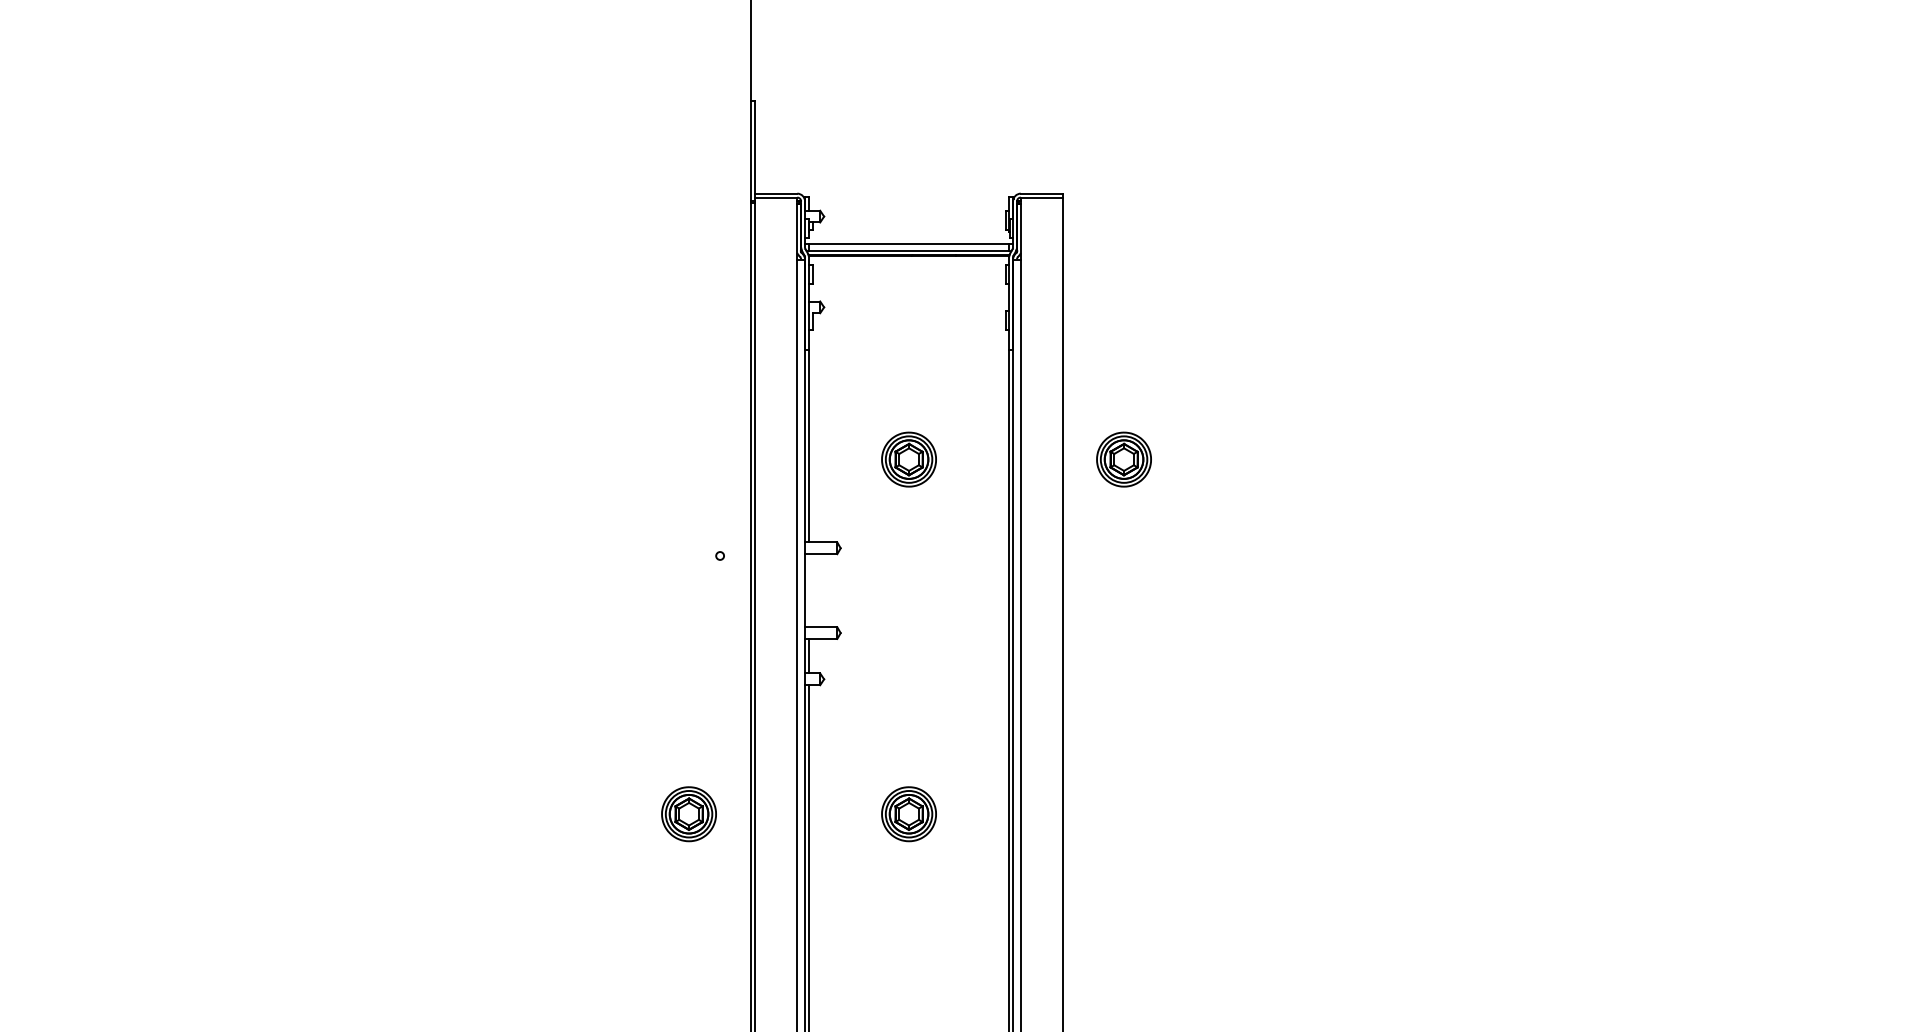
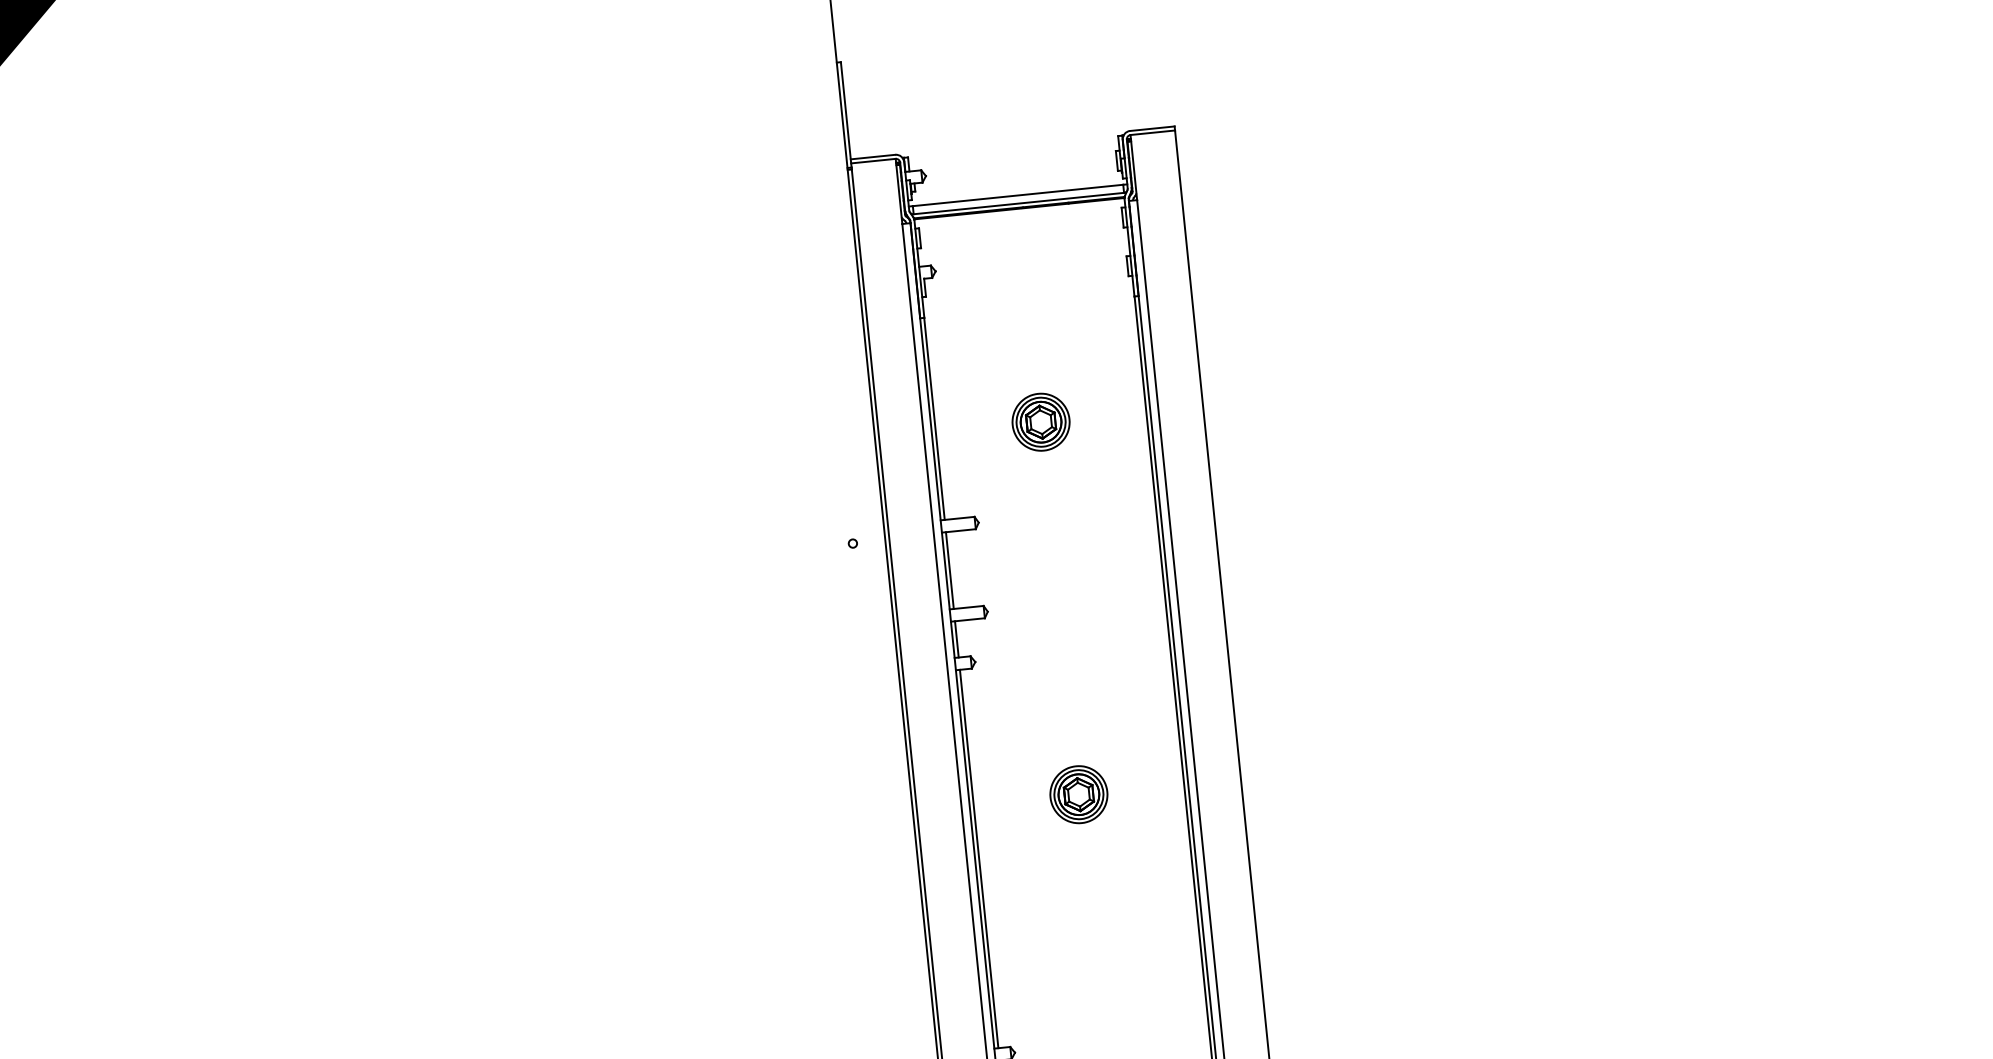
part: (1123, 459) -> (1266, 399), removed
line: (808, 590) -> (949, 570), added
part: (688, 814) -> (847, 818), removed

